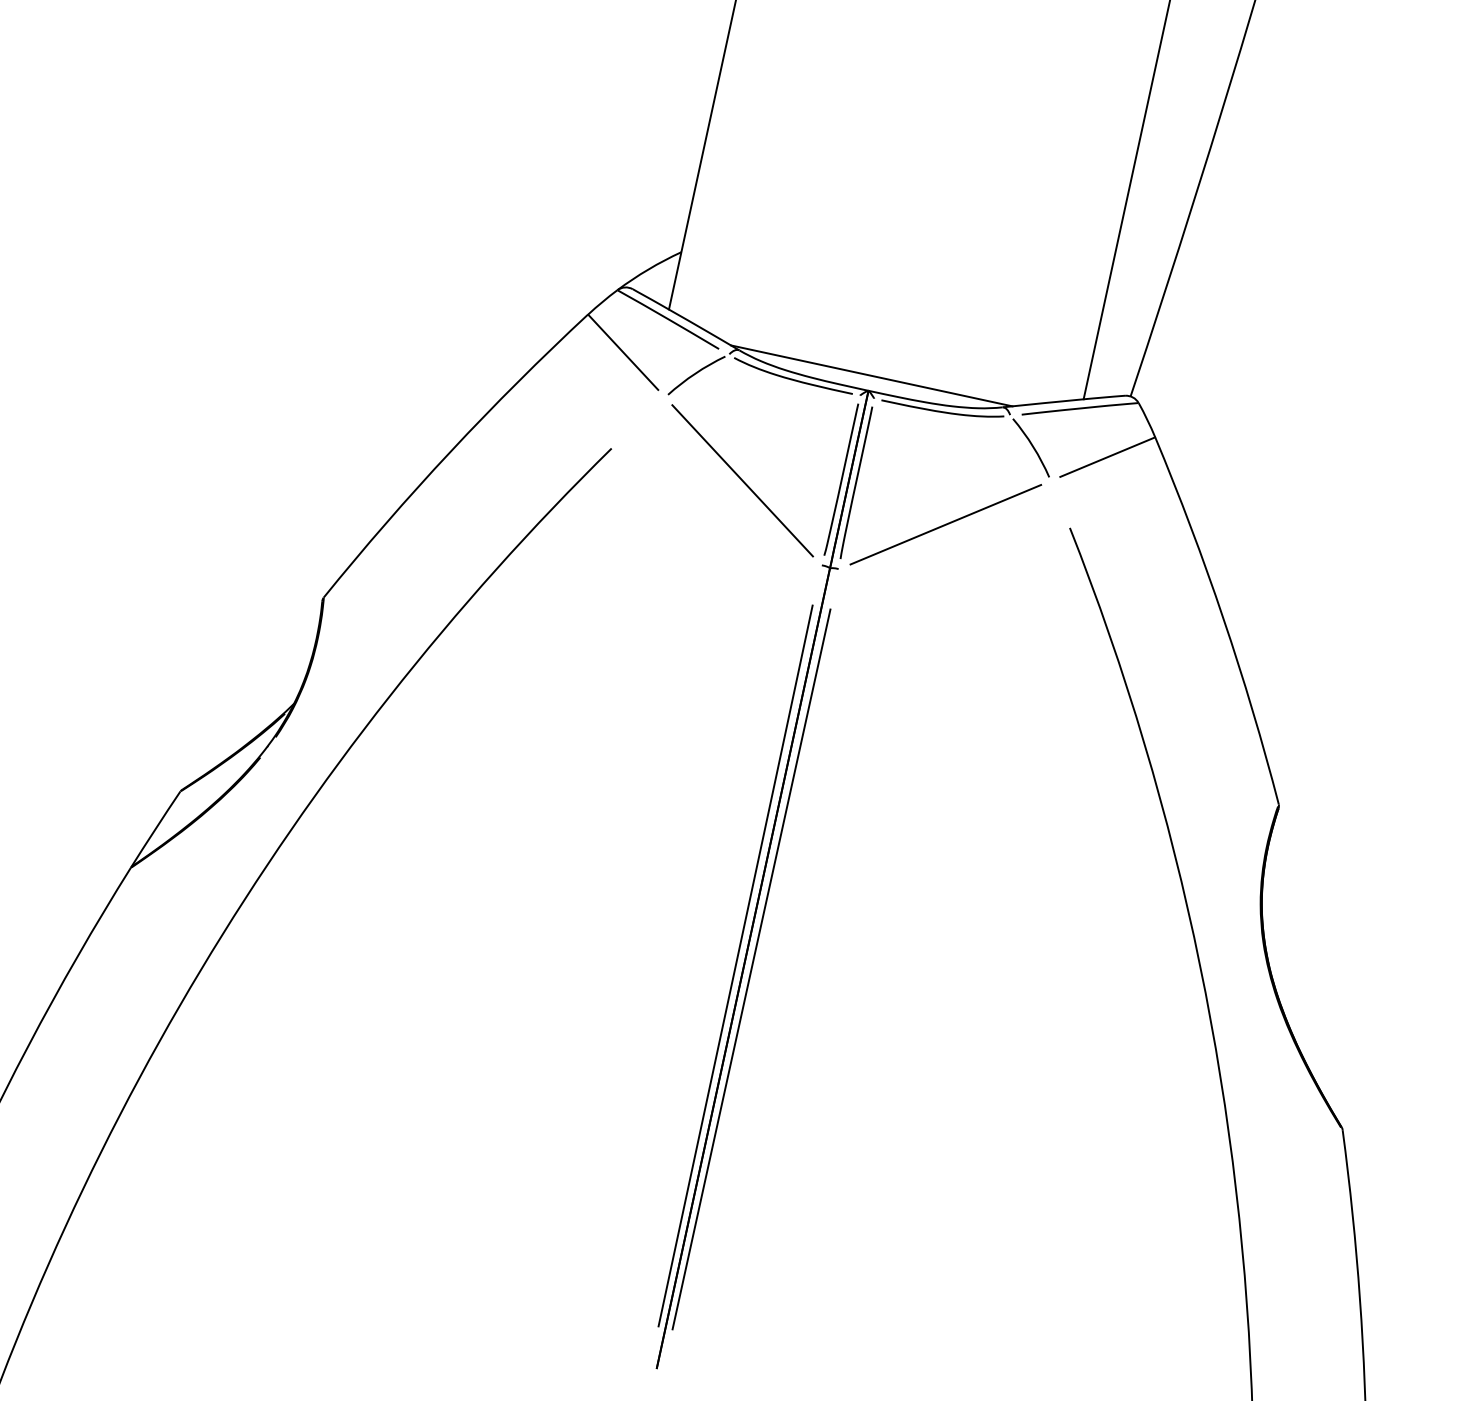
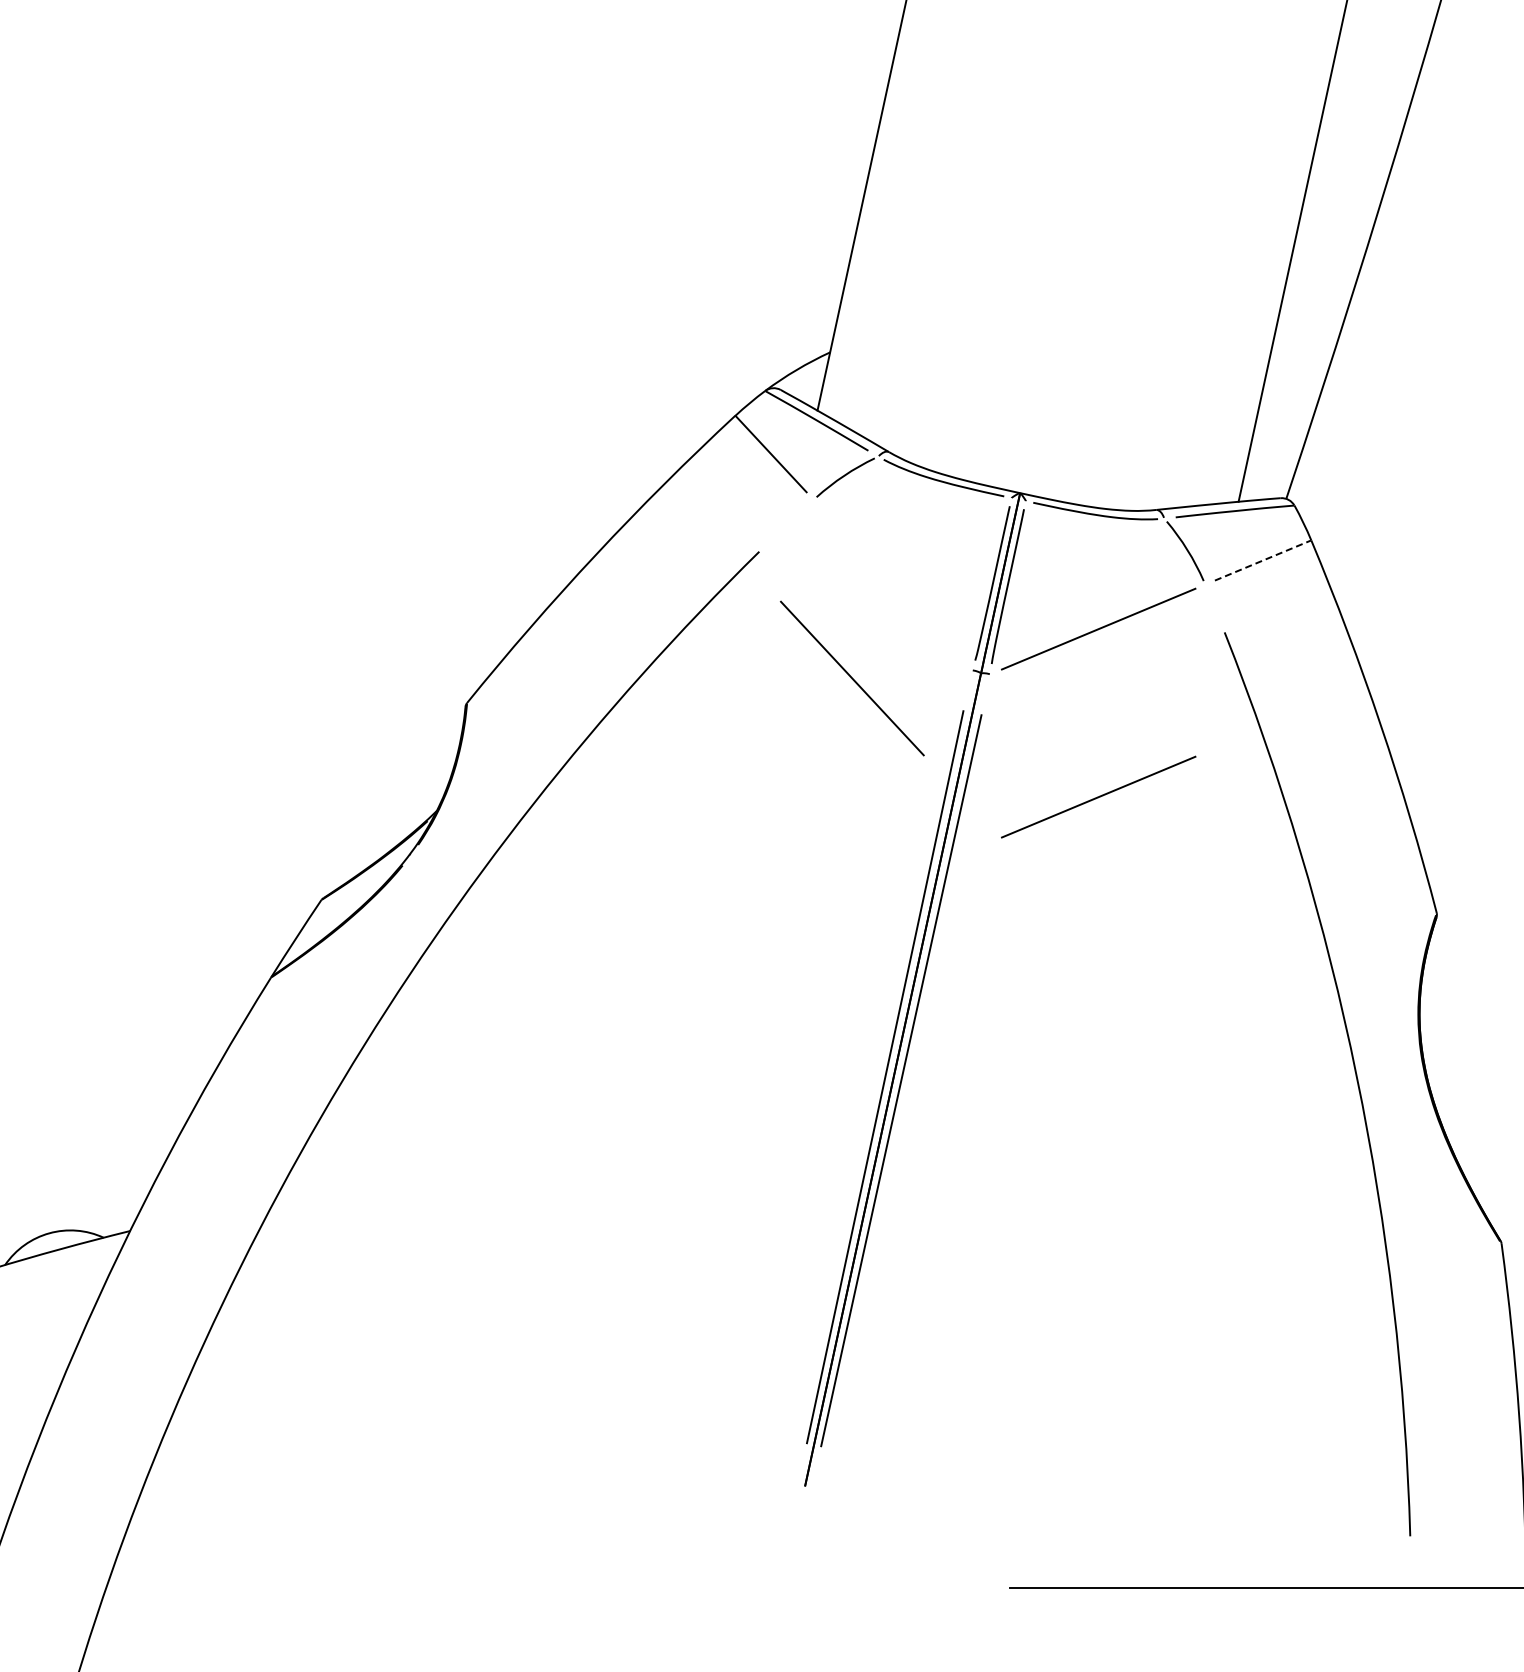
line: (871, 375) -> (1023, 477), removed
line: (1108, 457) -> (1263, 560), solid -> dashed
line: (742, 480) -> (852, 678), moved
line: (945, 689) -> (1098, 796), added

